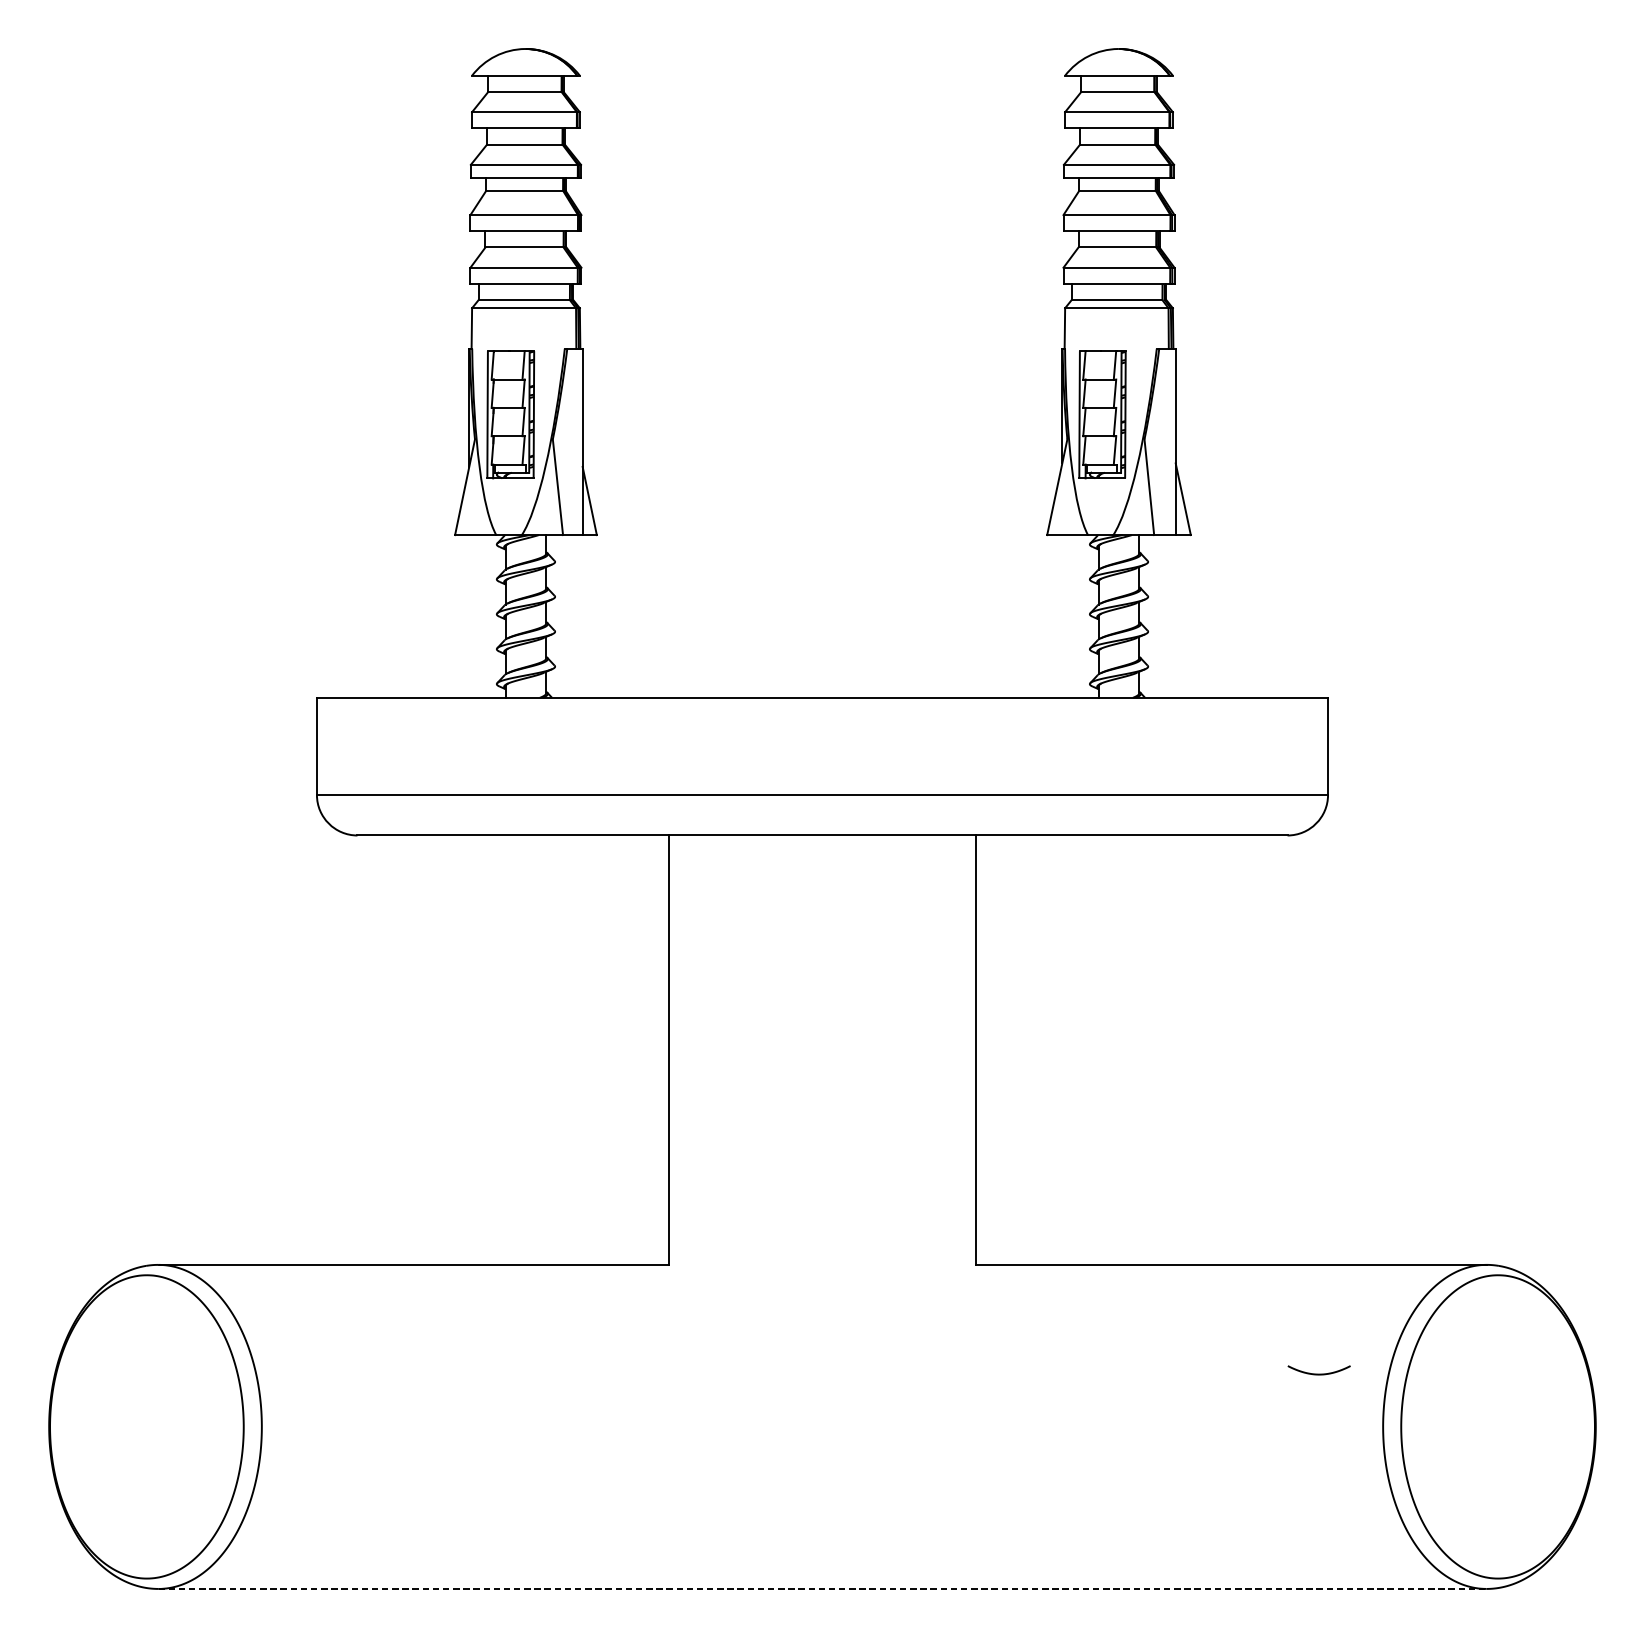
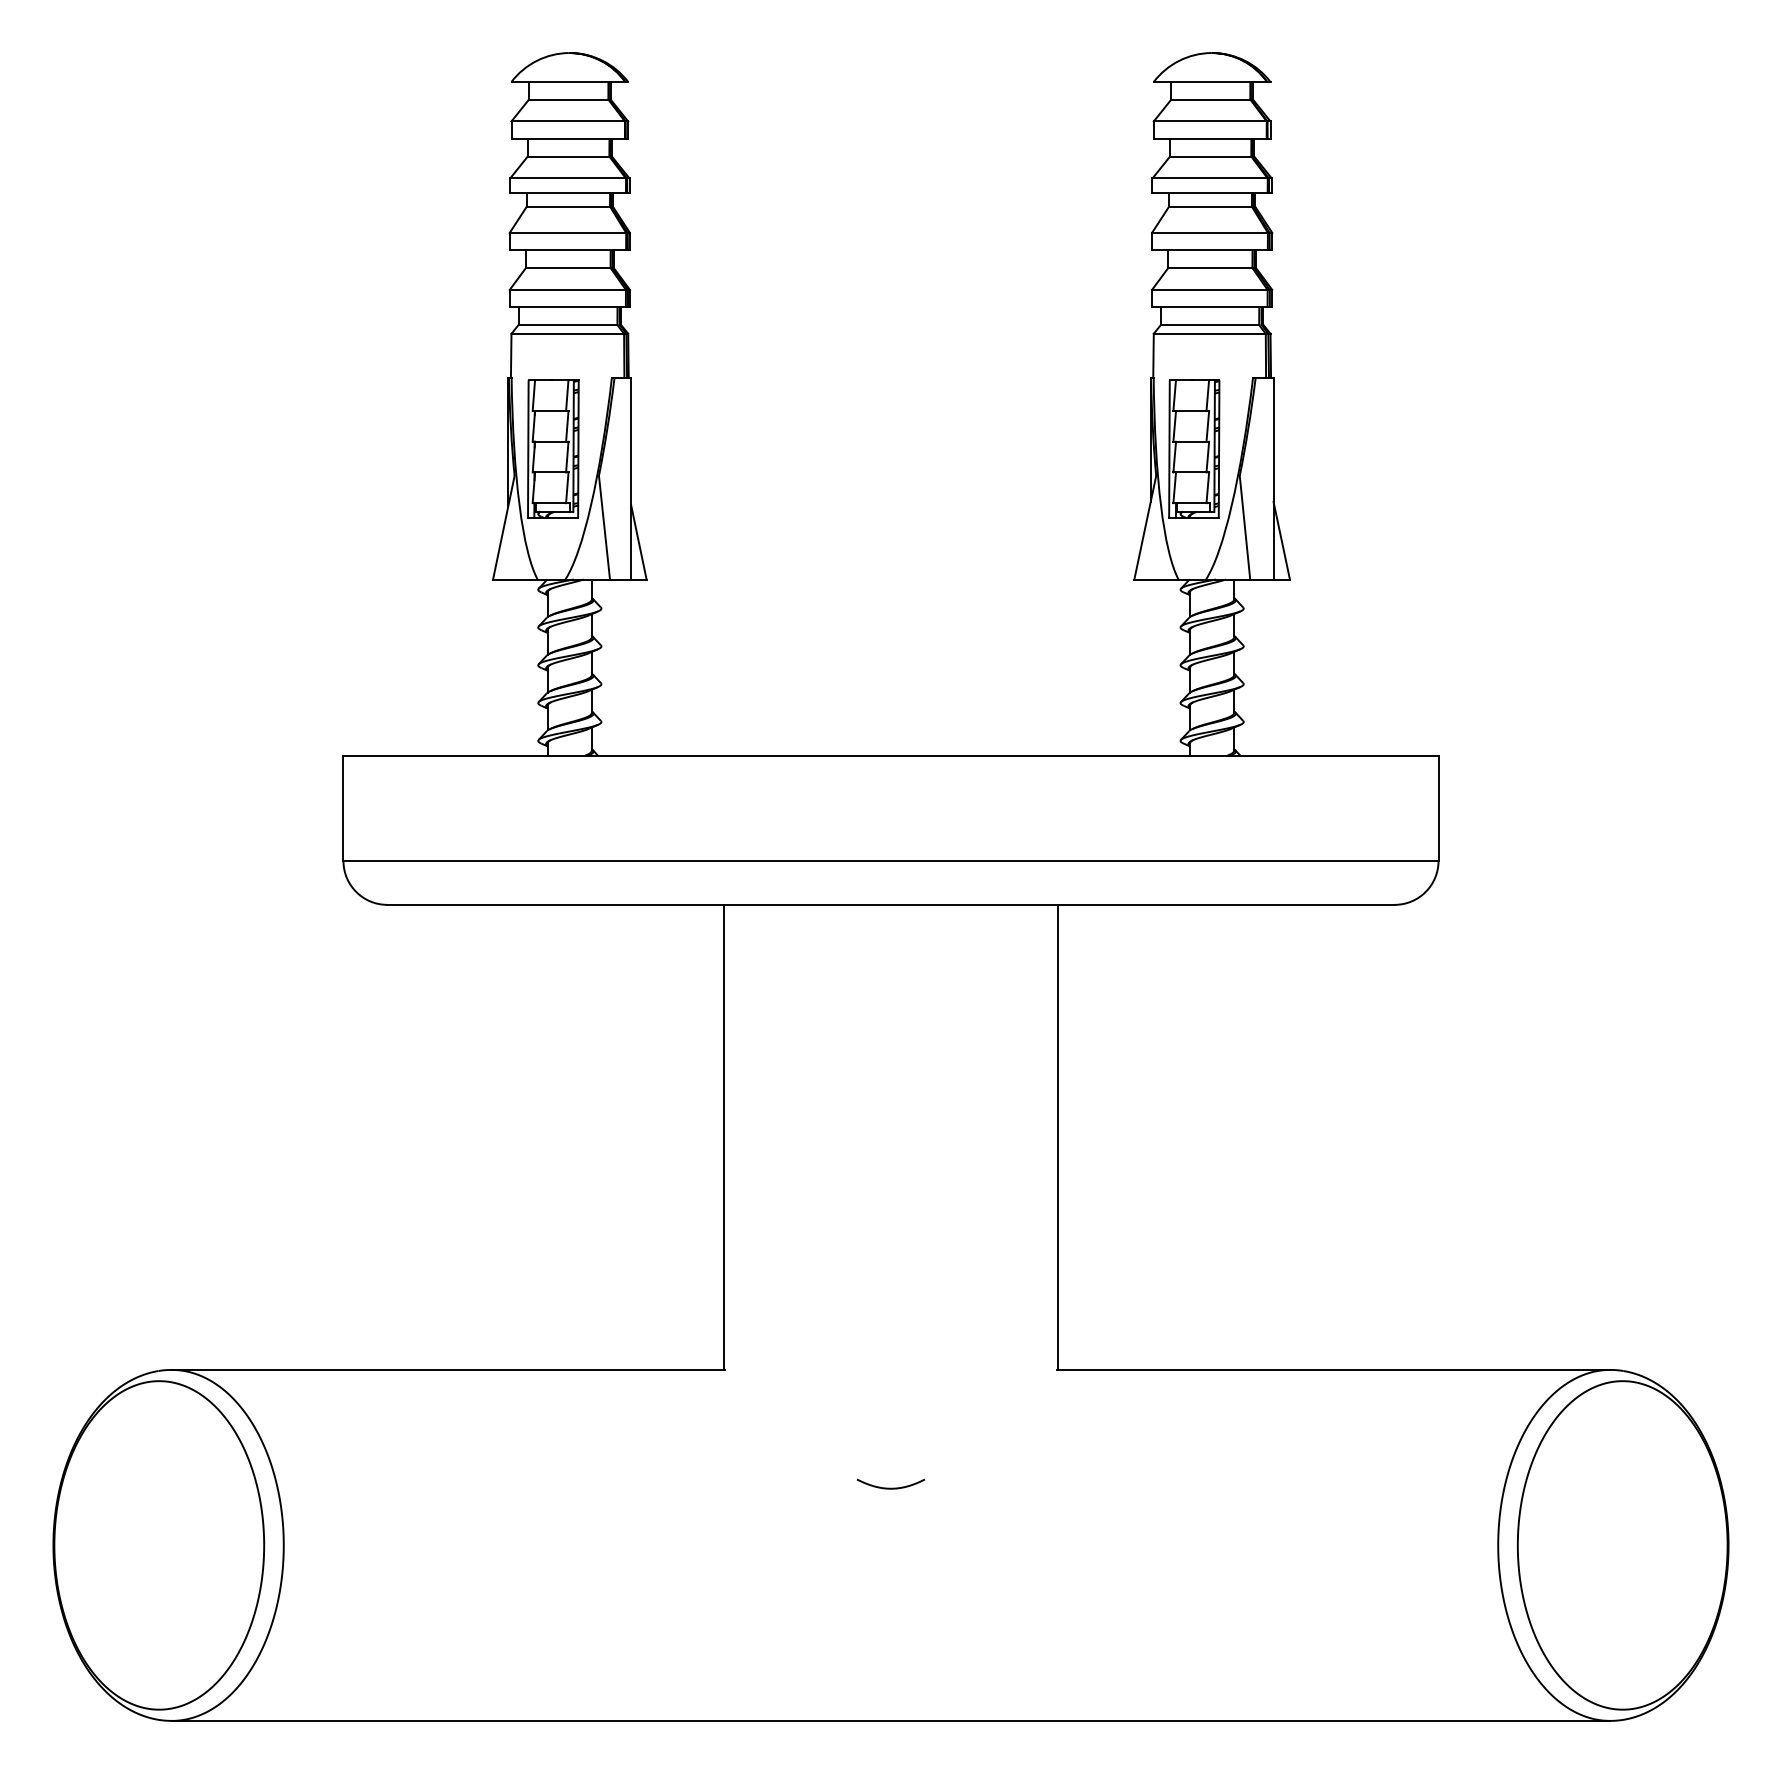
curve: (1318, 1373) -> (890, 1487), moved
line: (822, 1588) -> (891, 1720), dashed -> solid

